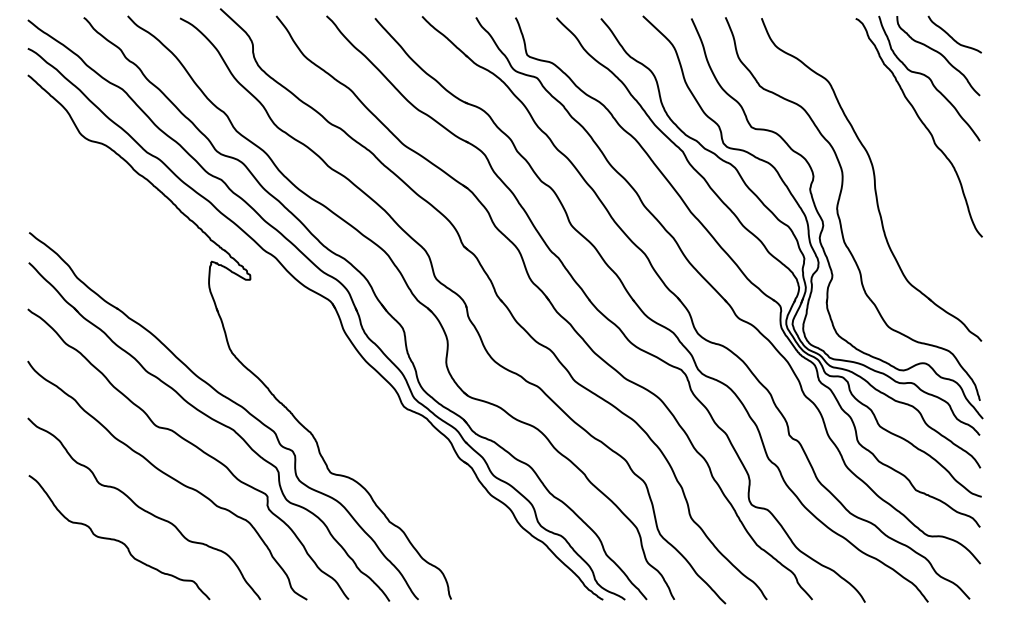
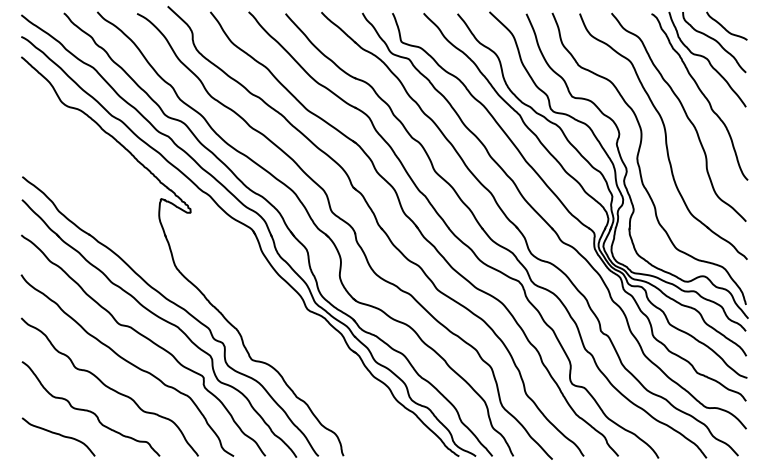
curve: (900, 151) -> (685, 115), added
curve: (76, 571) -> (58, 434), added

